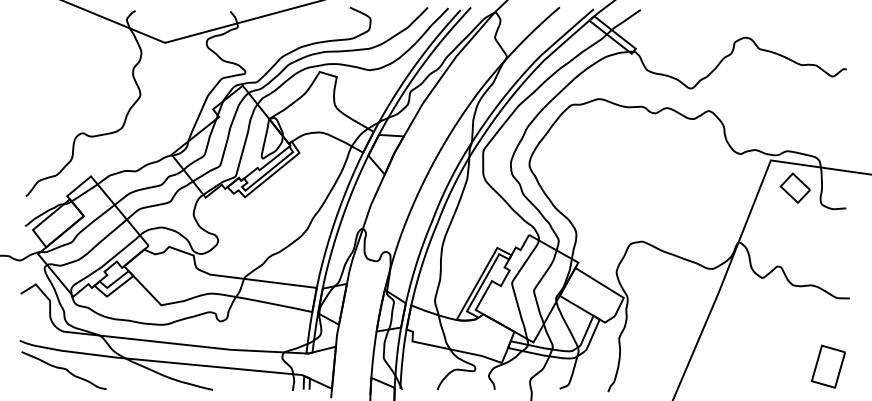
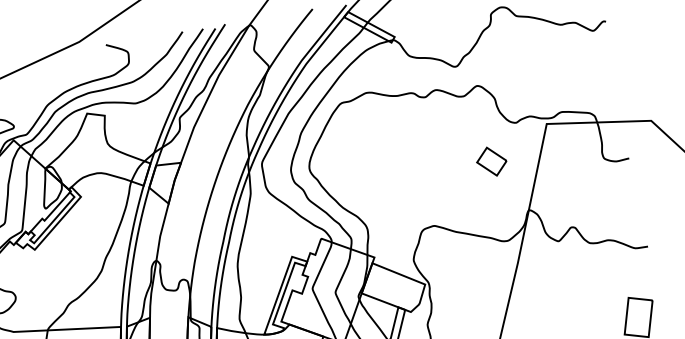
part: (794, 187) -> (490, 161), moved

